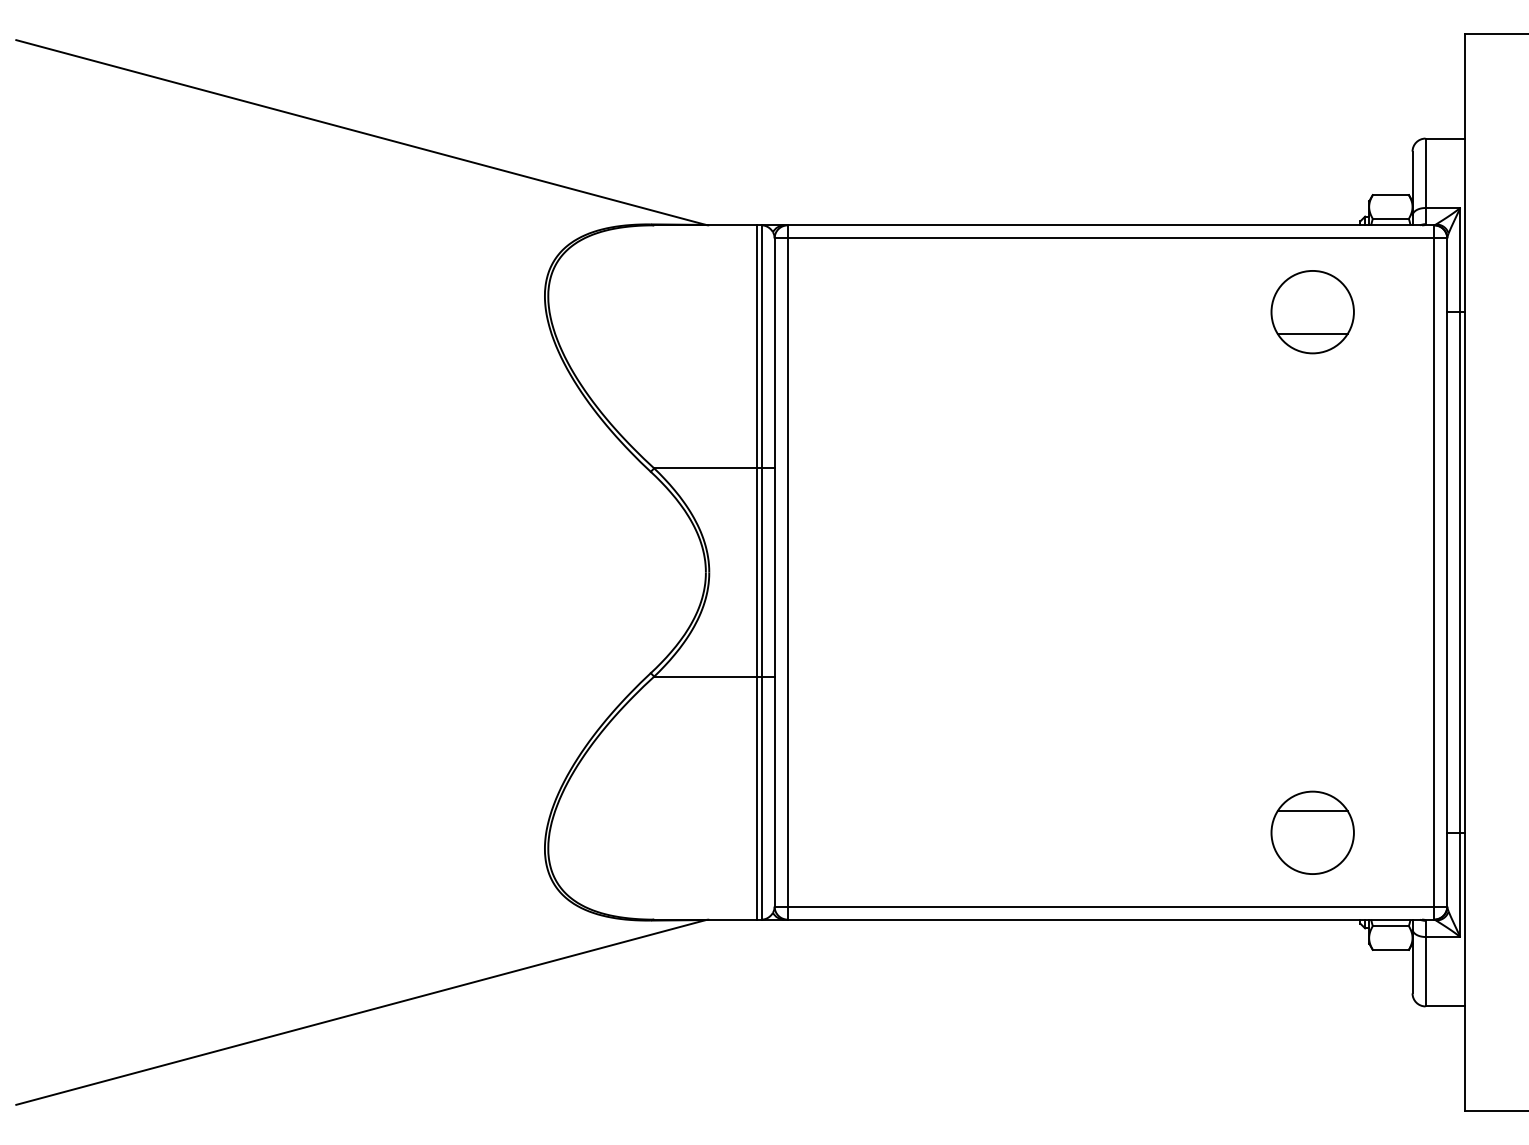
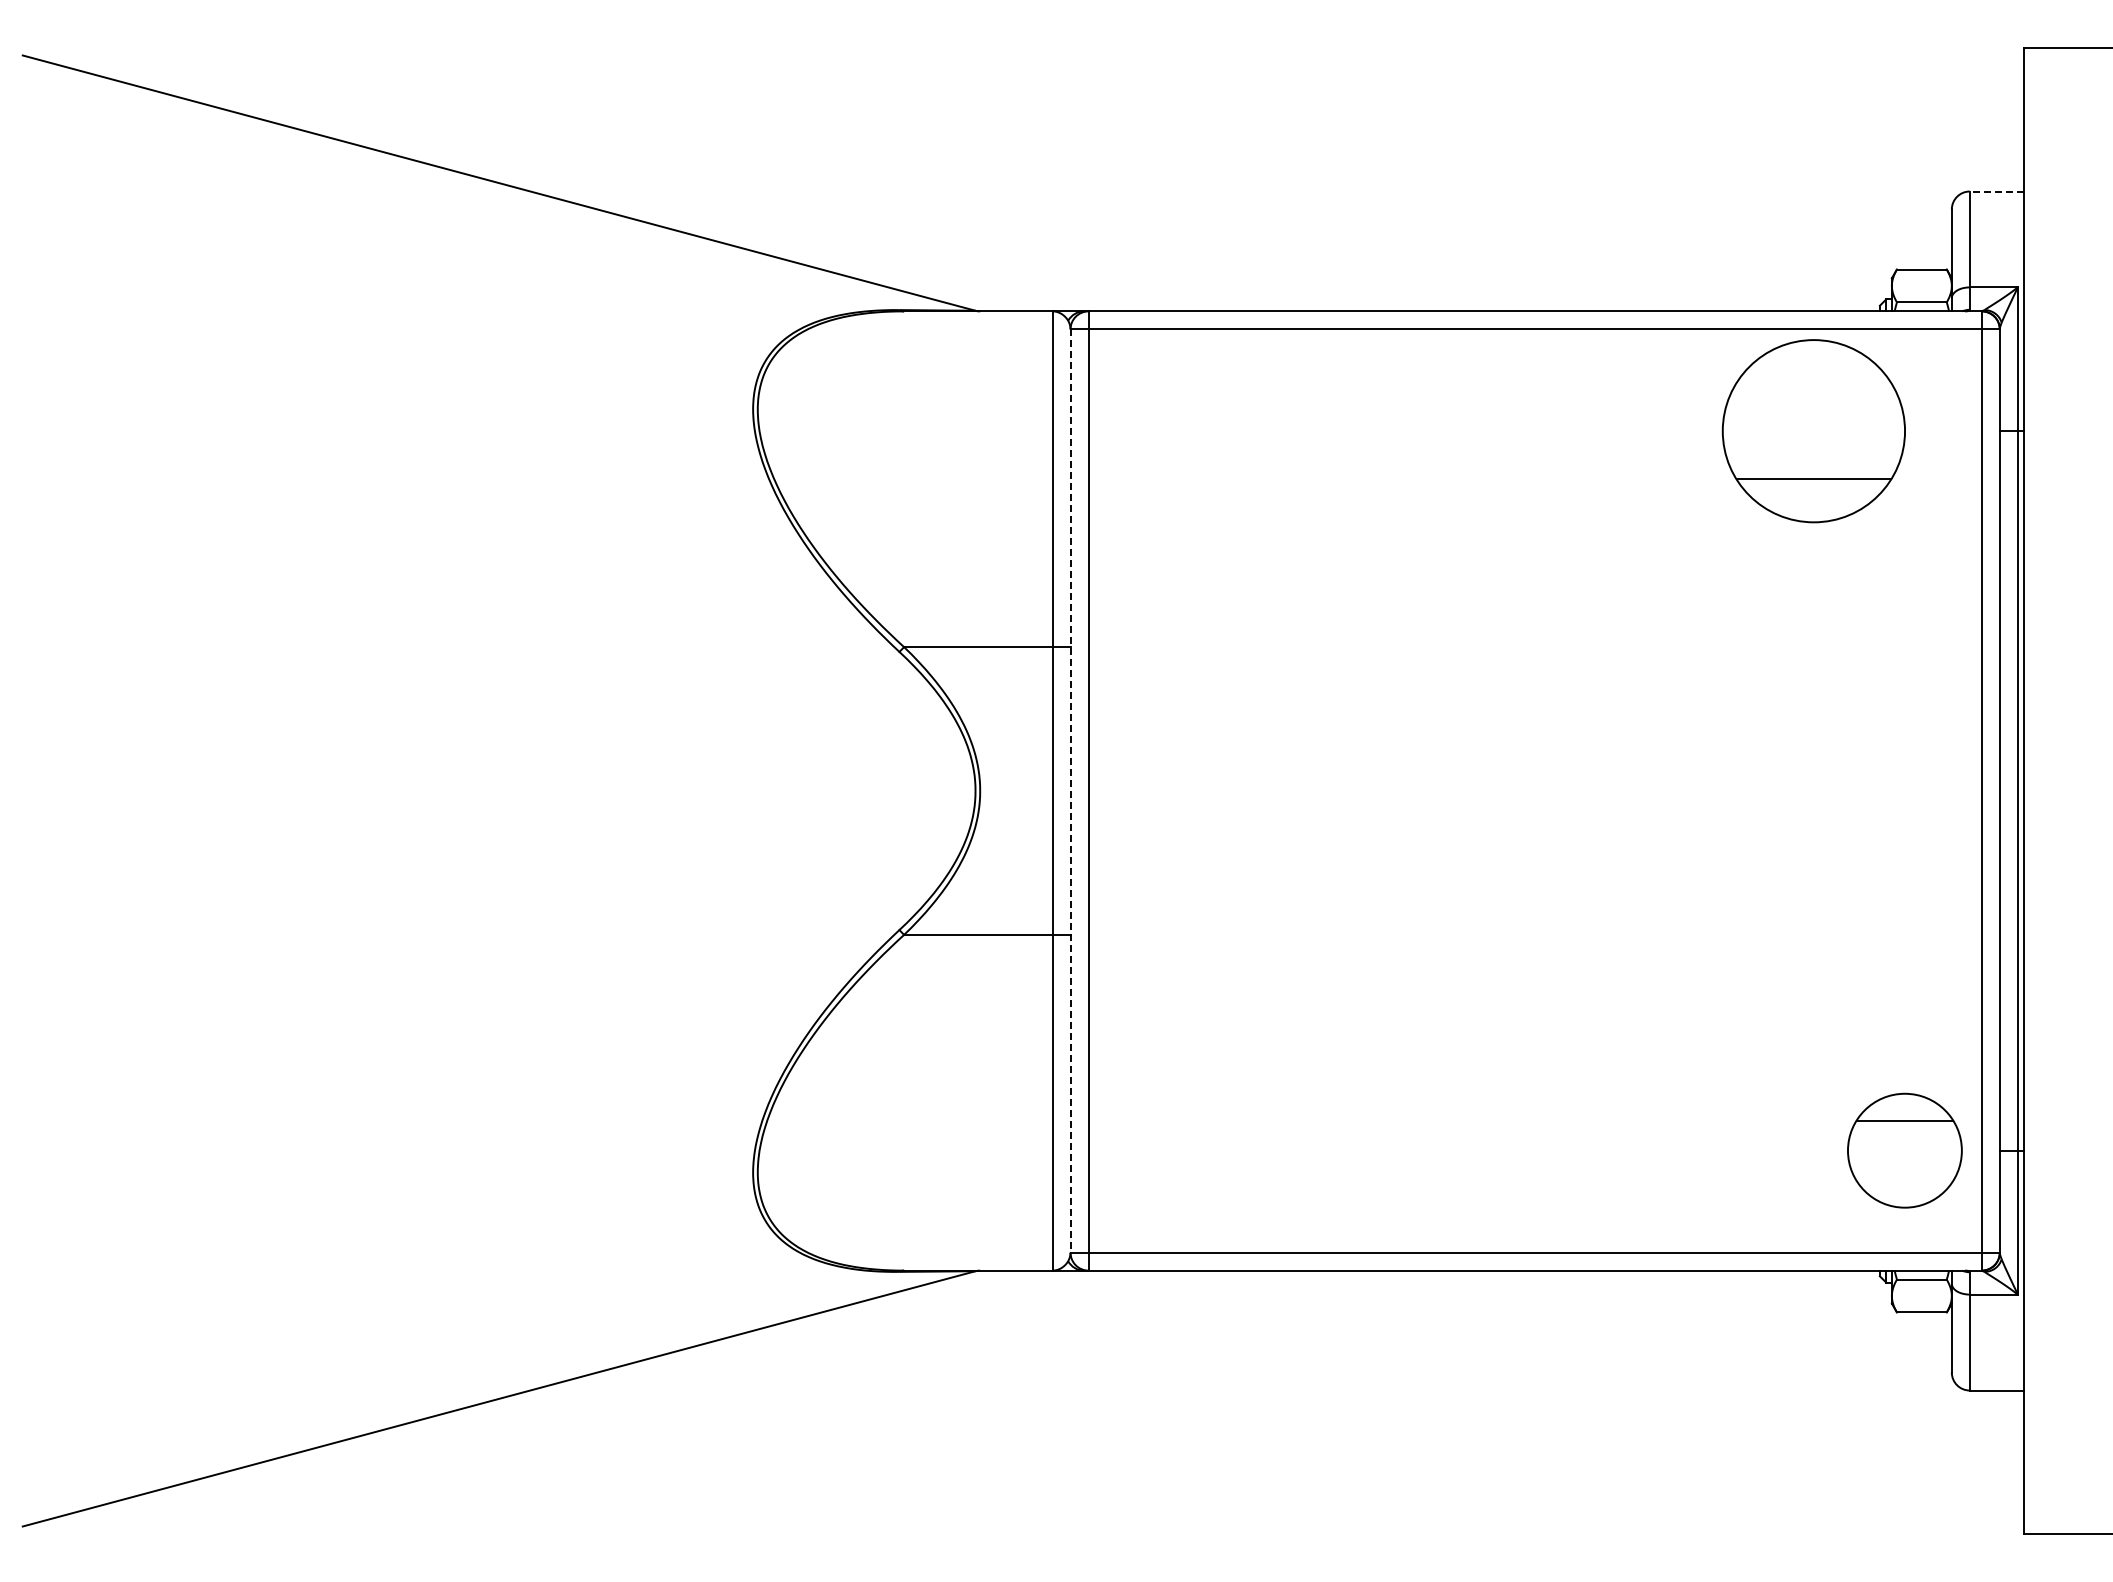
line: (1444, 138) -> (1996, 191), solid -> dashed
part: (1312, 312) -> (1813, 431), size x1.6
line: (757, 572) -> (1046, 790), removed
line: (774, 572) -> (1070, 791), solid -> dashed
part: (1312, 832) -> (1904, 1150), moved

